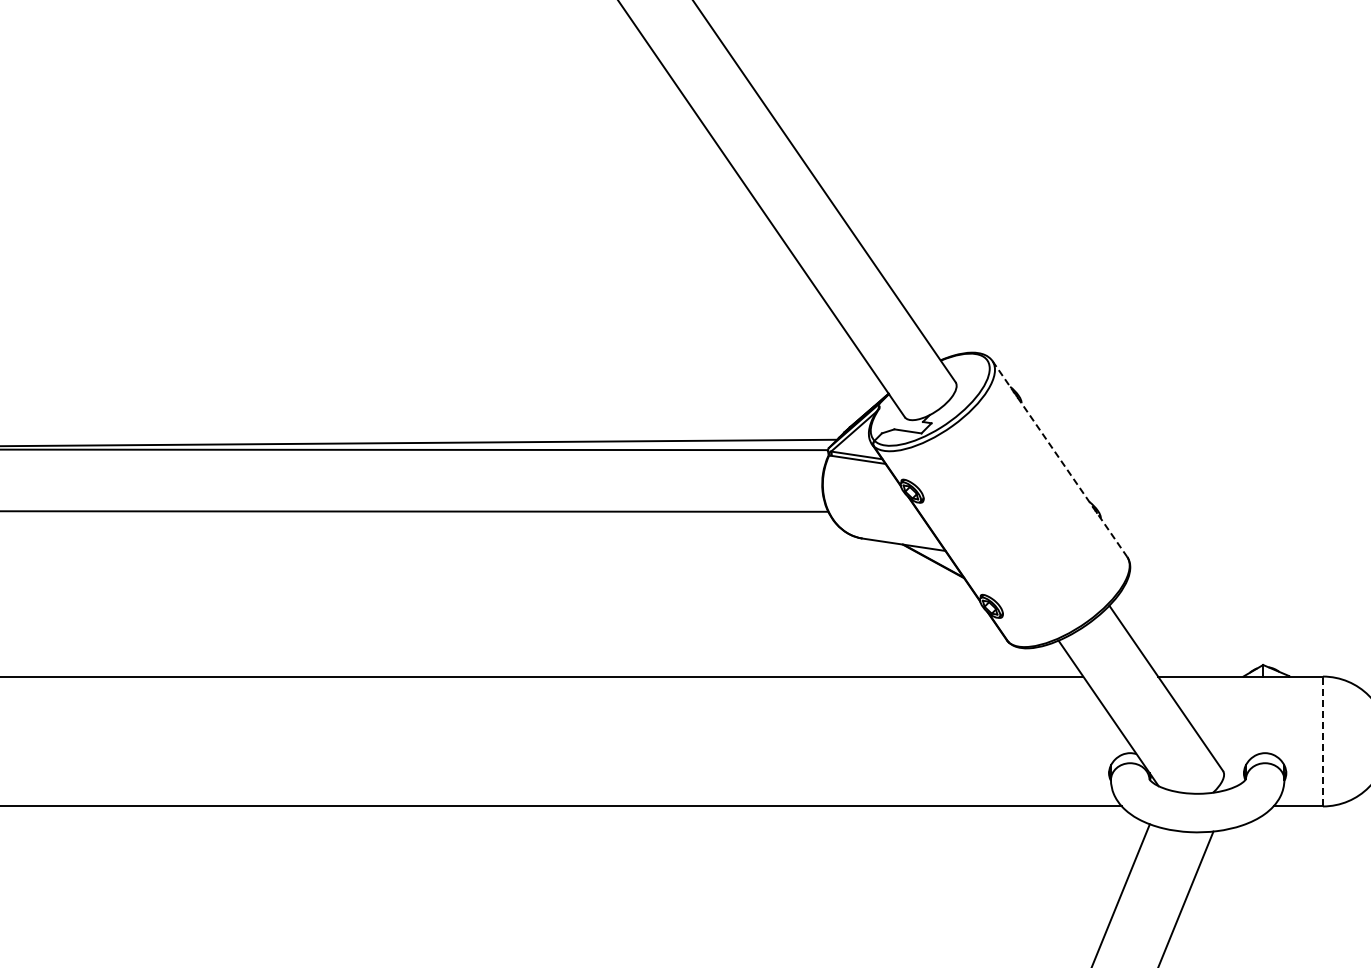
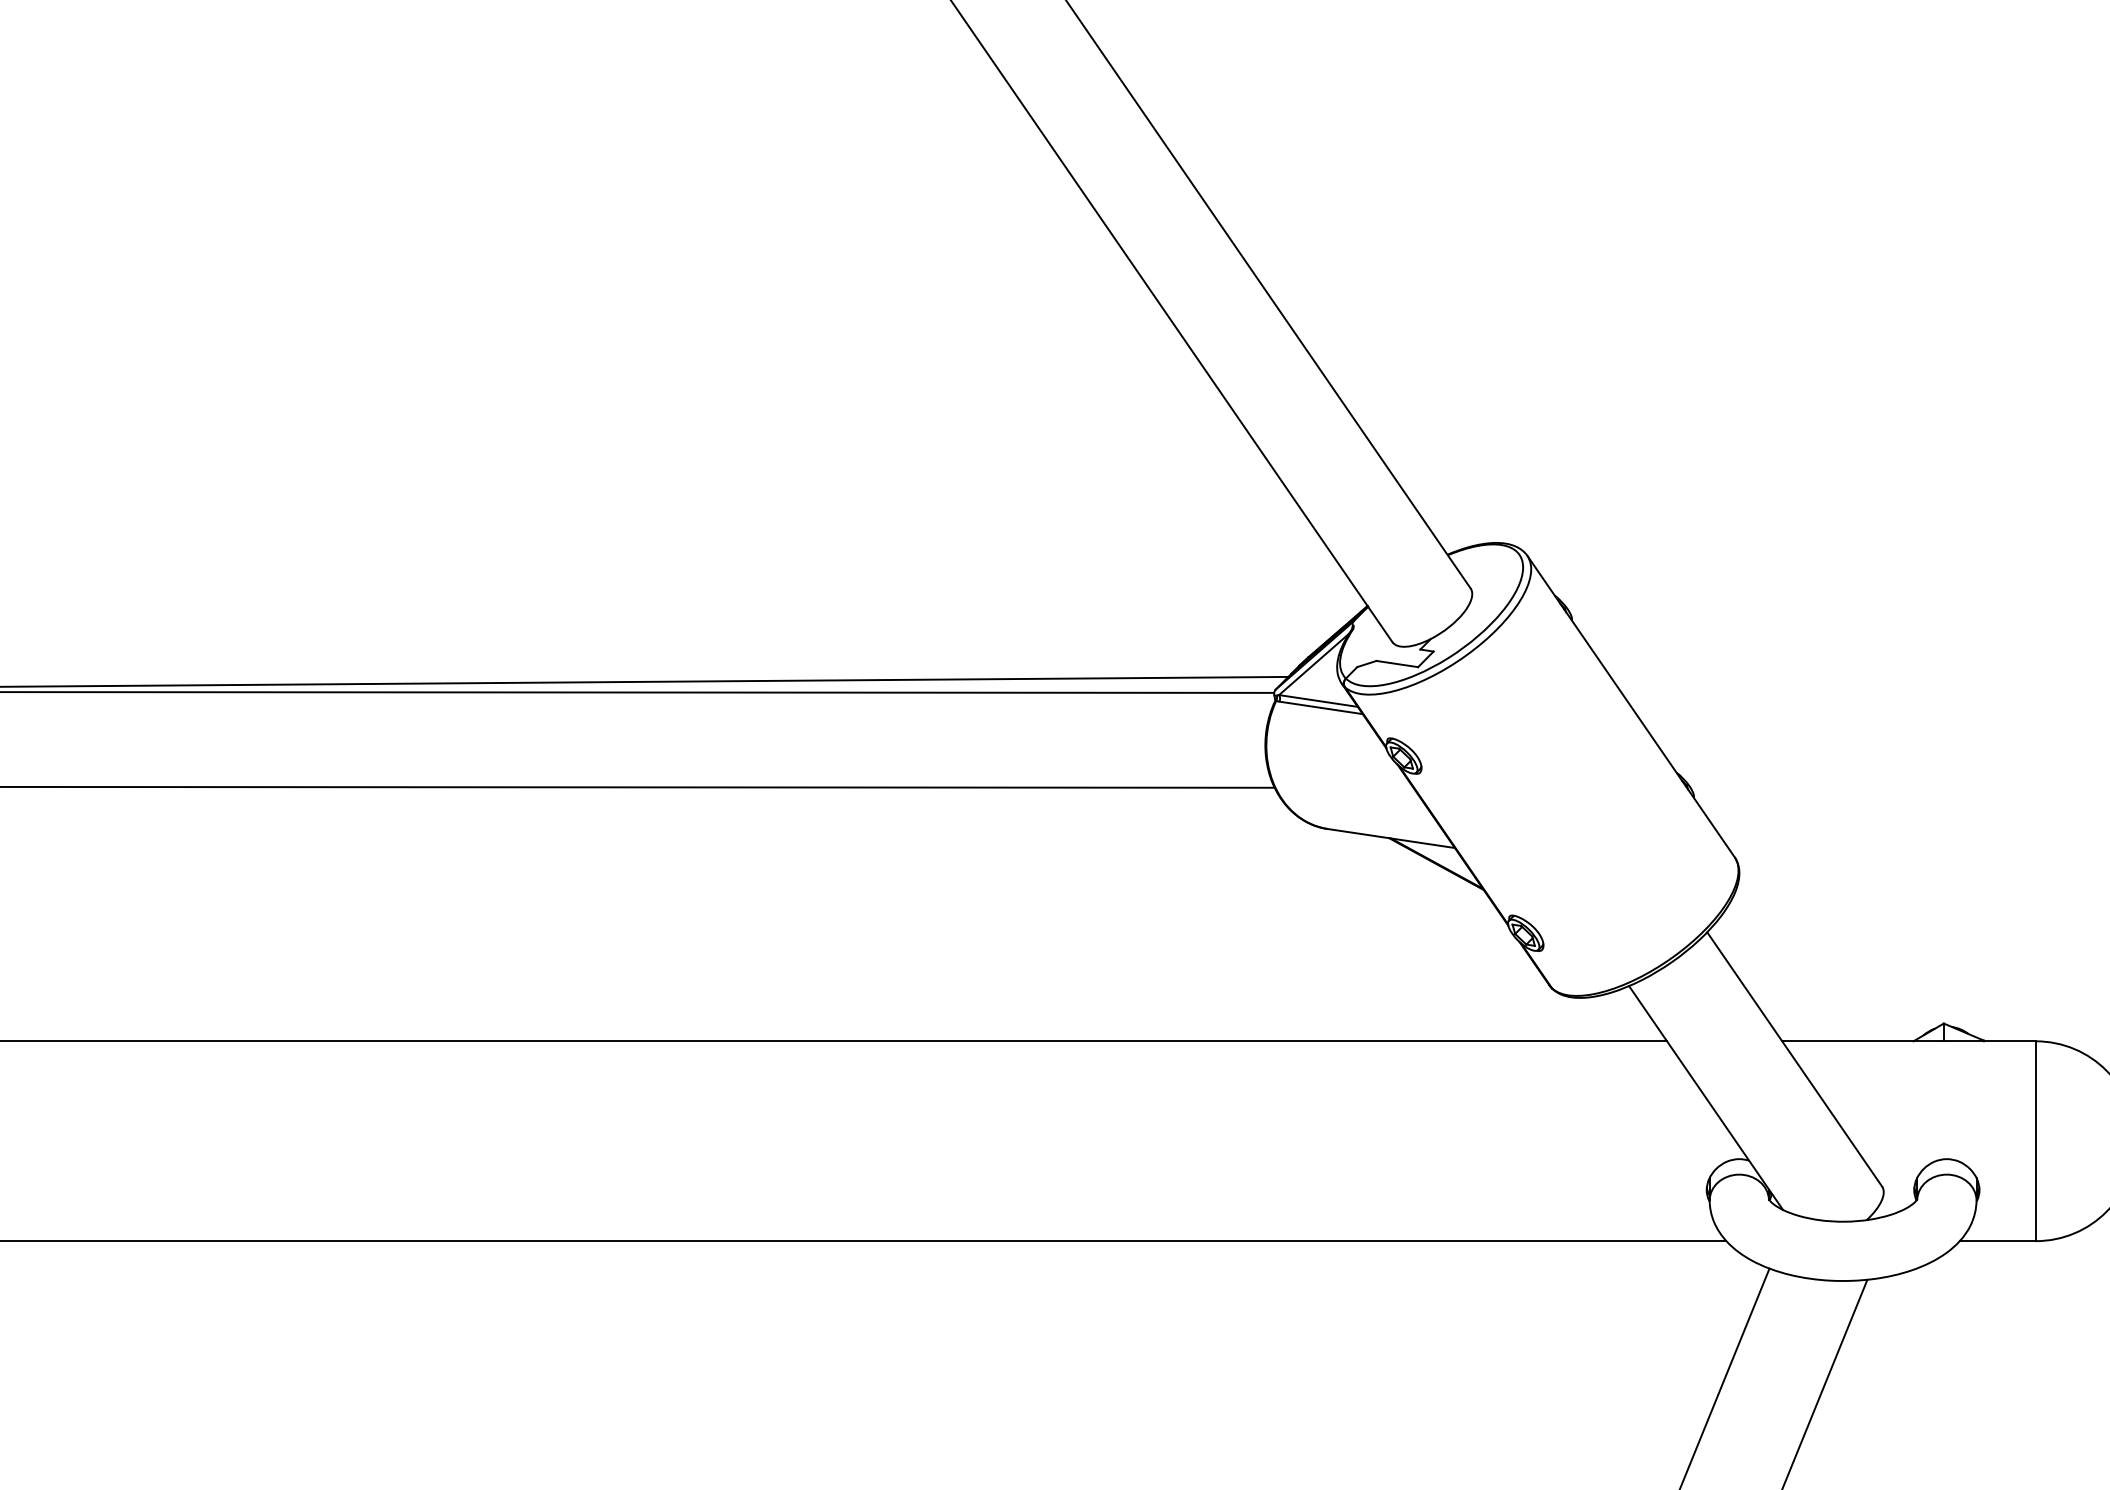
line: (1059, 459) -> (1630, 707), dashed -> solid
line: (1322, 741) -> (2035, 1141), dashed -> solid

